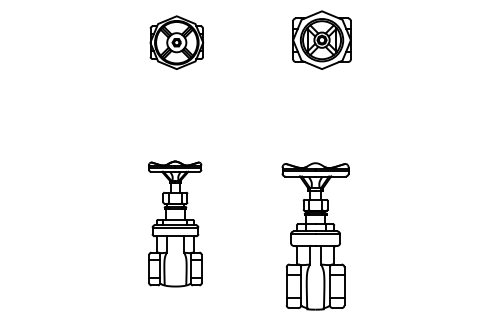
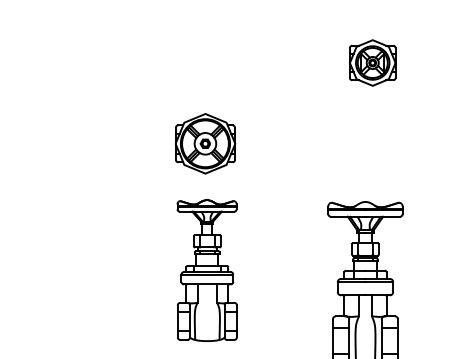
part: (321, 39) -> (372, 62), size x0.7
part: (176, 42) -> (205, 143), moved

